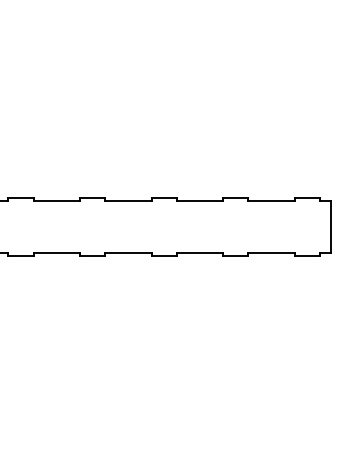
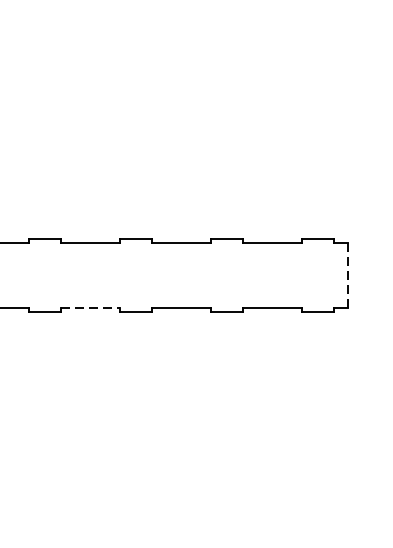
line: (331, 227) -> (348, 276), solid -> dashed
line: (128, 252) -> (90, 307), solid -> dashed

